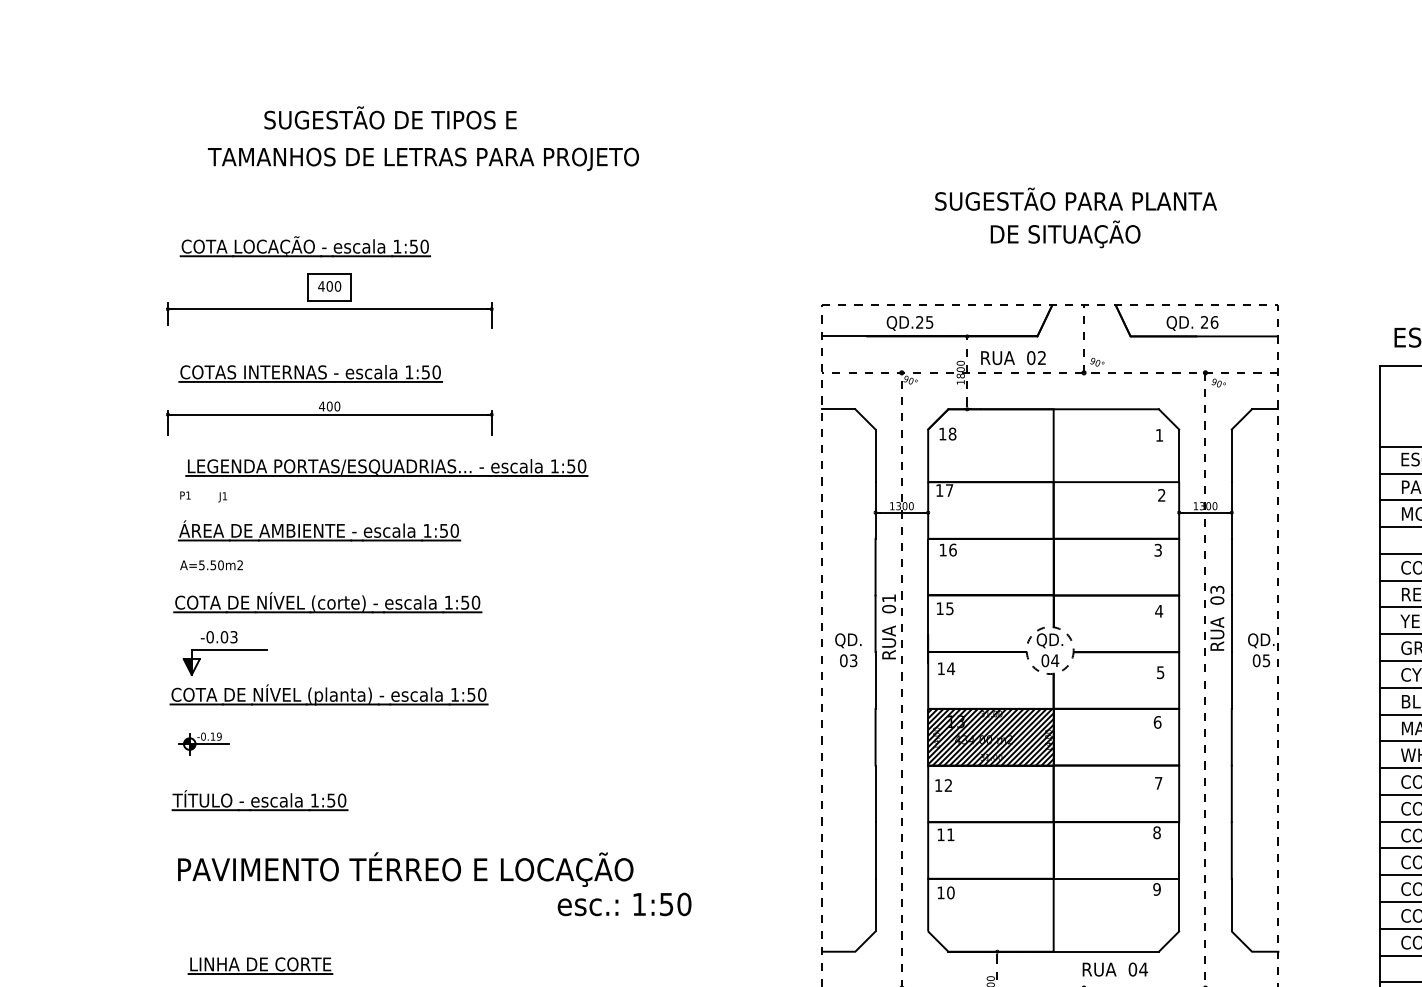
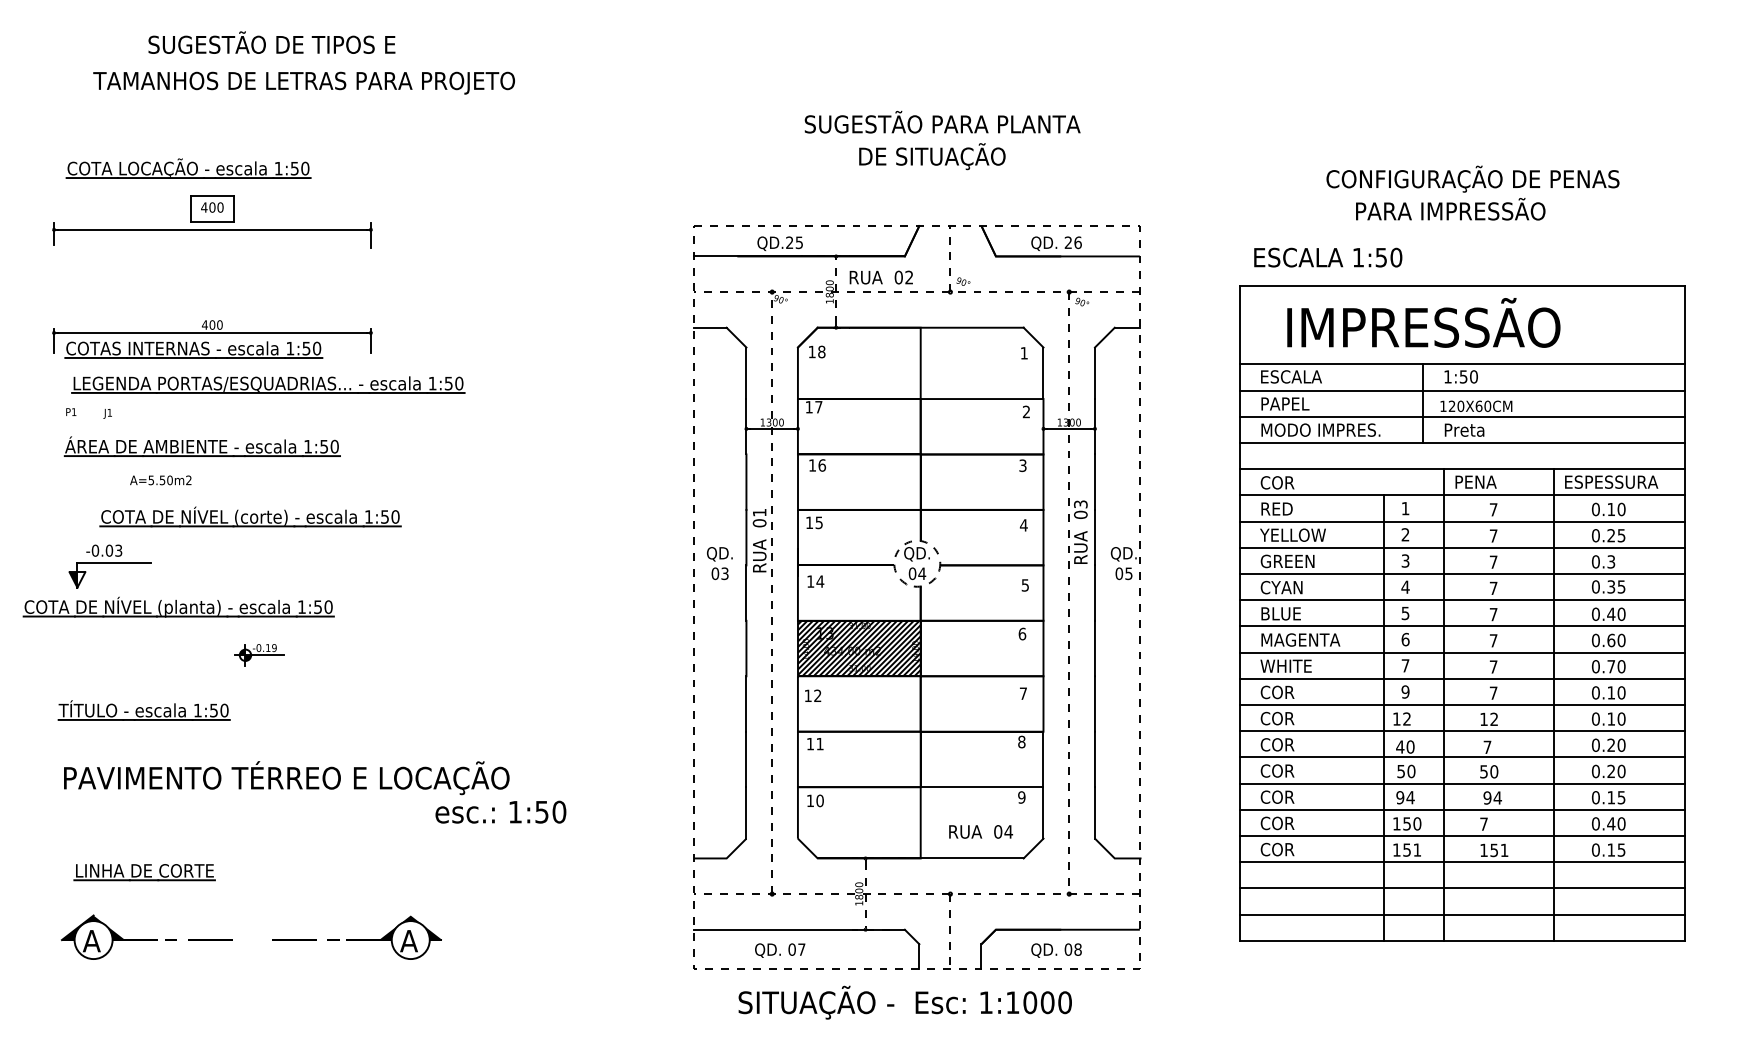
part: (310, 373) -> (193, 349), moved
text: (211, 565) -> (160, 480), moved
part: (327, 602) -> (250, 516), moved
part: (328, 694) -> (178, 606), moved
part: (204, 744) -> (259, 655), moved
text: (1115, 969) -> (981, 831), moved

